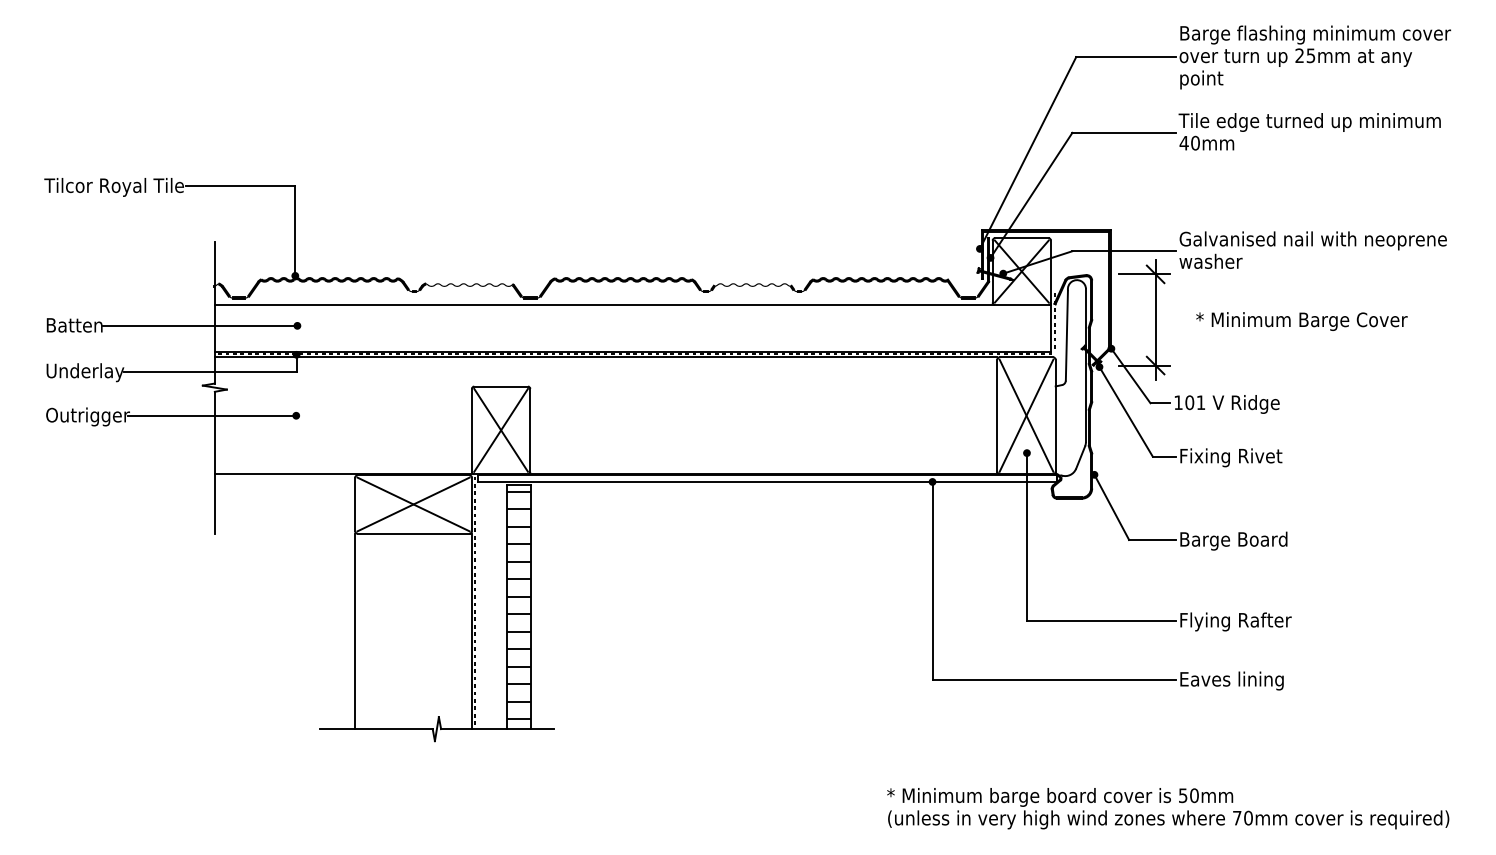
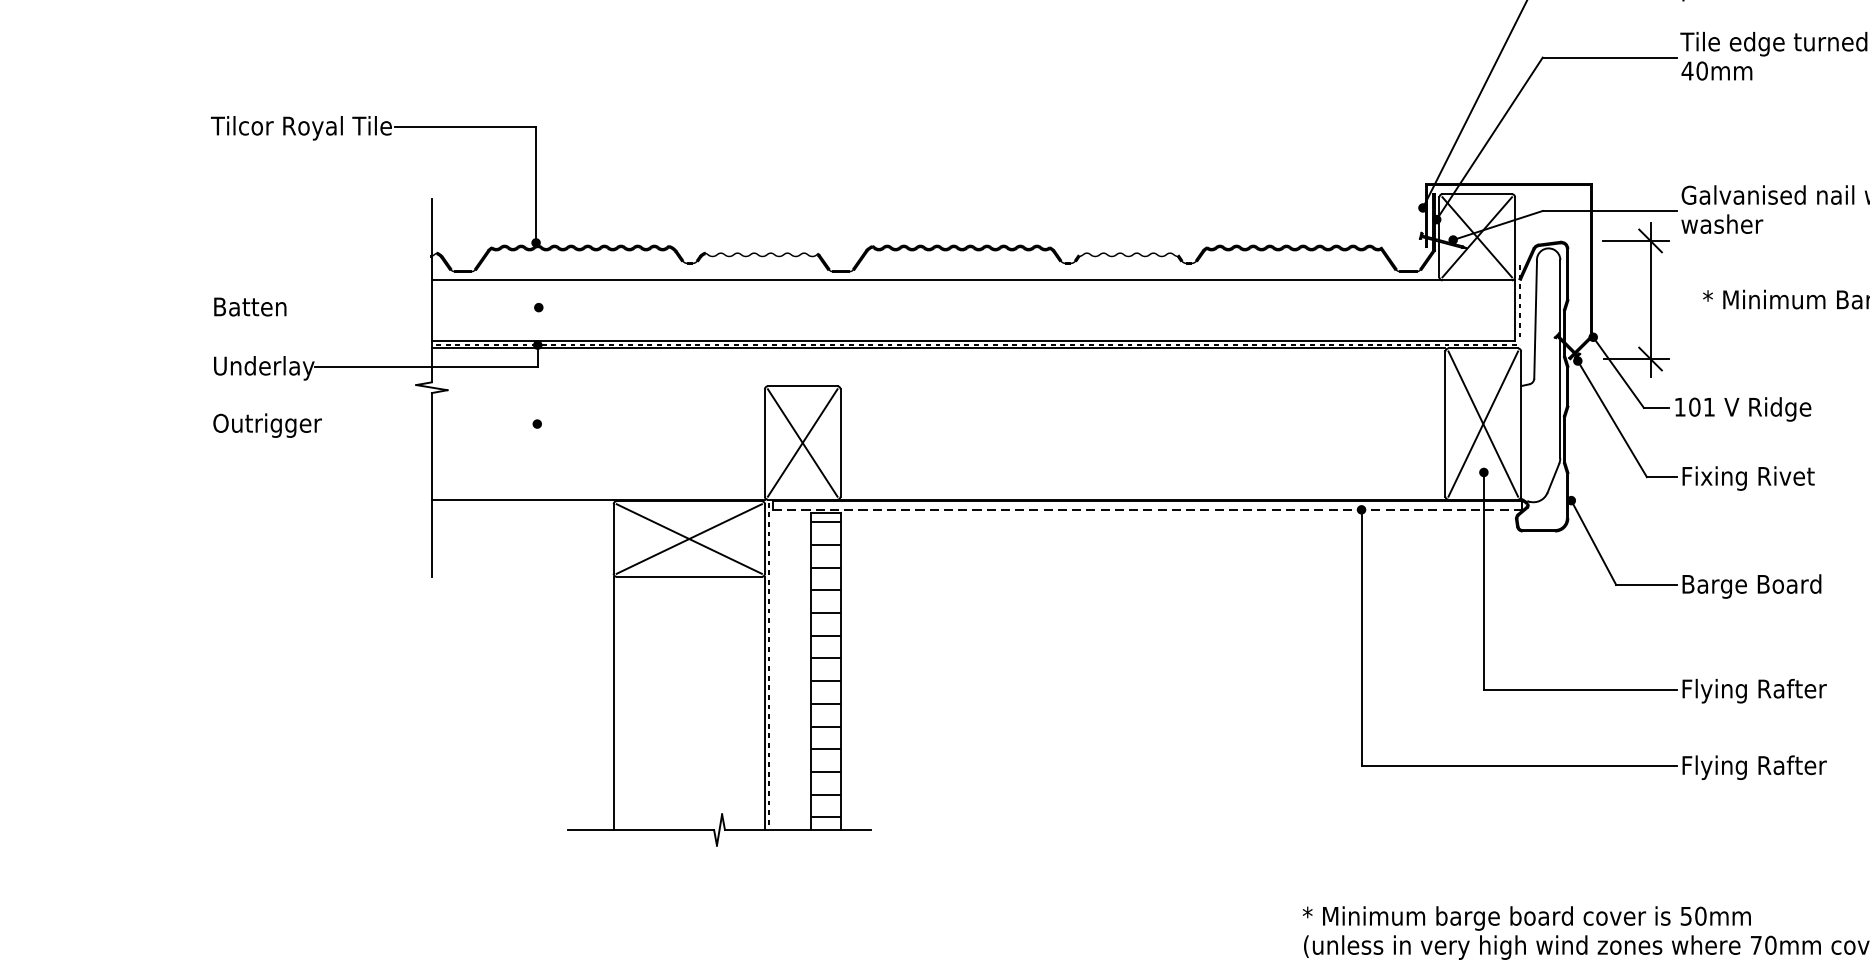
line: (199, 325) -> (411, 307), removed
line: (212, 415) -> (428, 423), removed
line: (767, 482) -> (1147, 510), solid -> dashed
text: (1236, 680) -> (1755, 767), Eaves lining -> Flying Rafter

